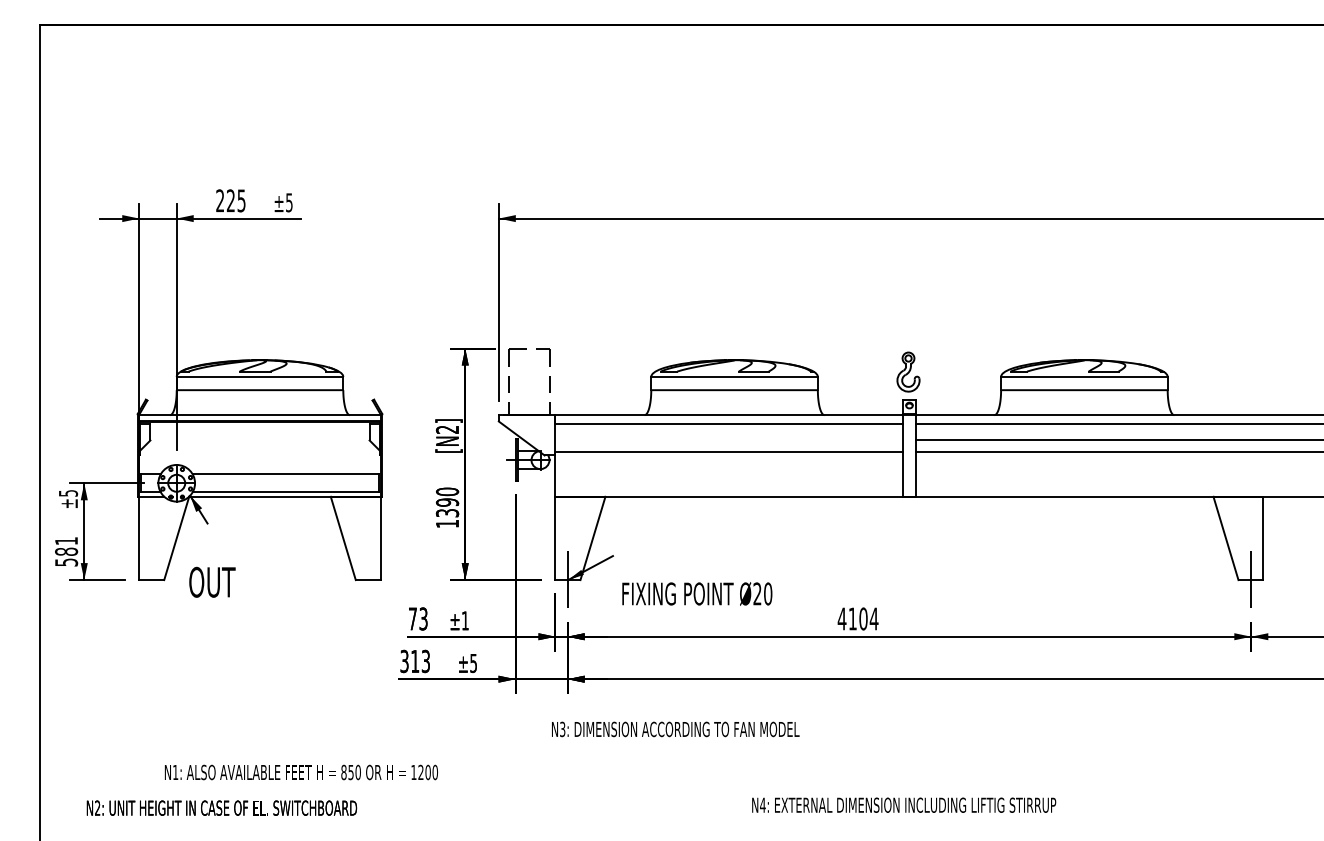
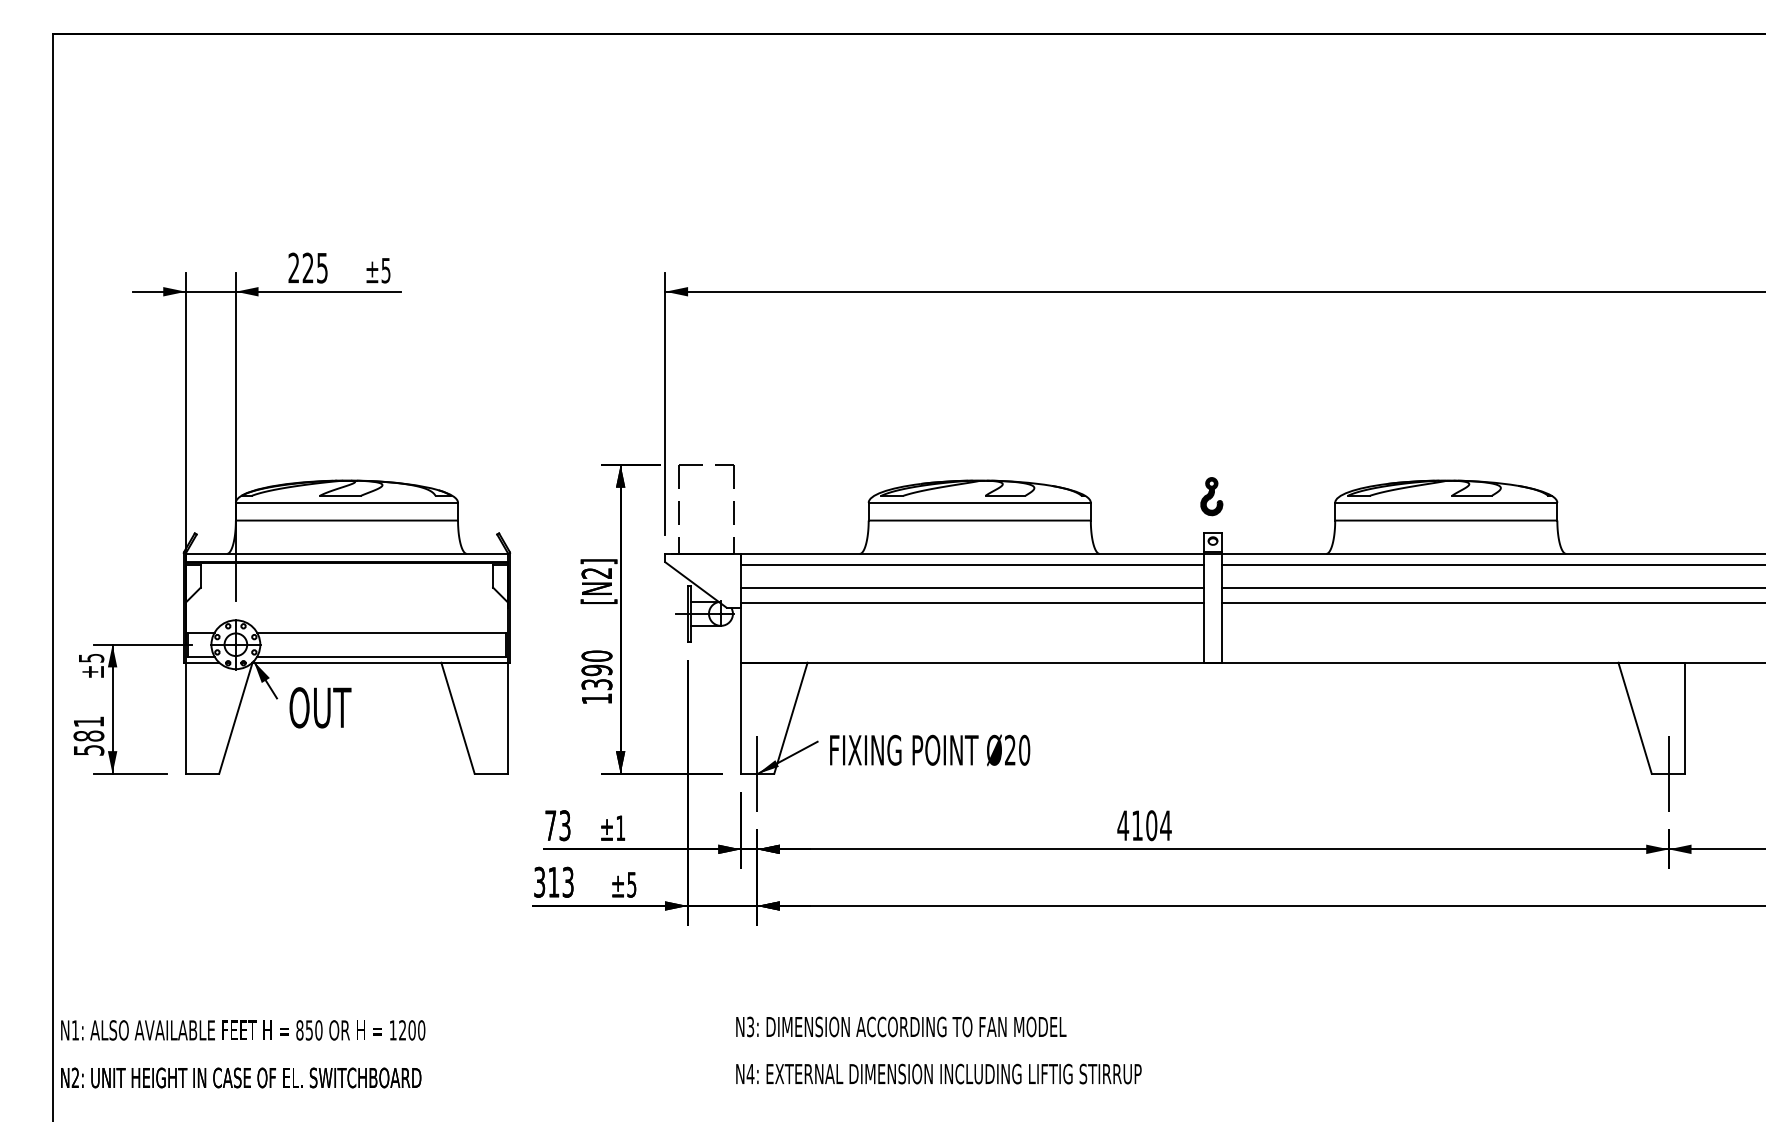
part: (908, 372) -> (1211, 496), size x0.71
line: (729, 440) -> (972, 587), added
text: (212, 582) -> (320, 707), moved
text: (697, 594) -> (930, 750), moved
text: (675, 729) -> (901, 1026), moved
text: (301, 772) -> (243, 1030), moved
text: (903, 804) -> (938, 1073), moved
text: (222, 807) -> (241, 1077), moved

